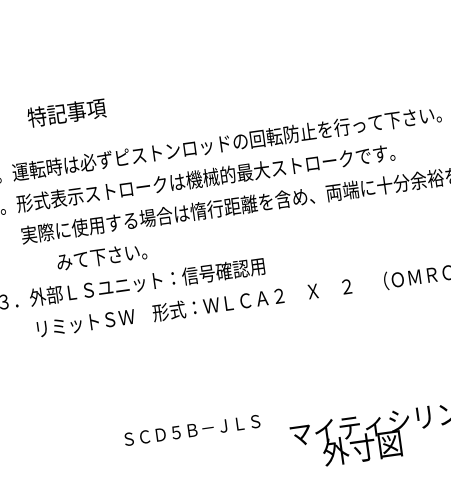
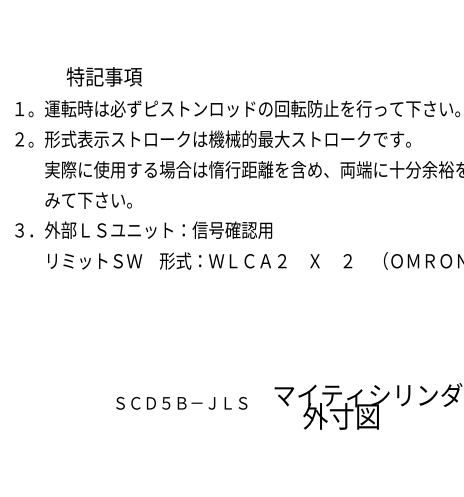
text: (65, 112) -> (103, 76), moved
text: (101, 256) -> (88, 200), moved
text: (192, 430) -> (181, 403), moved

